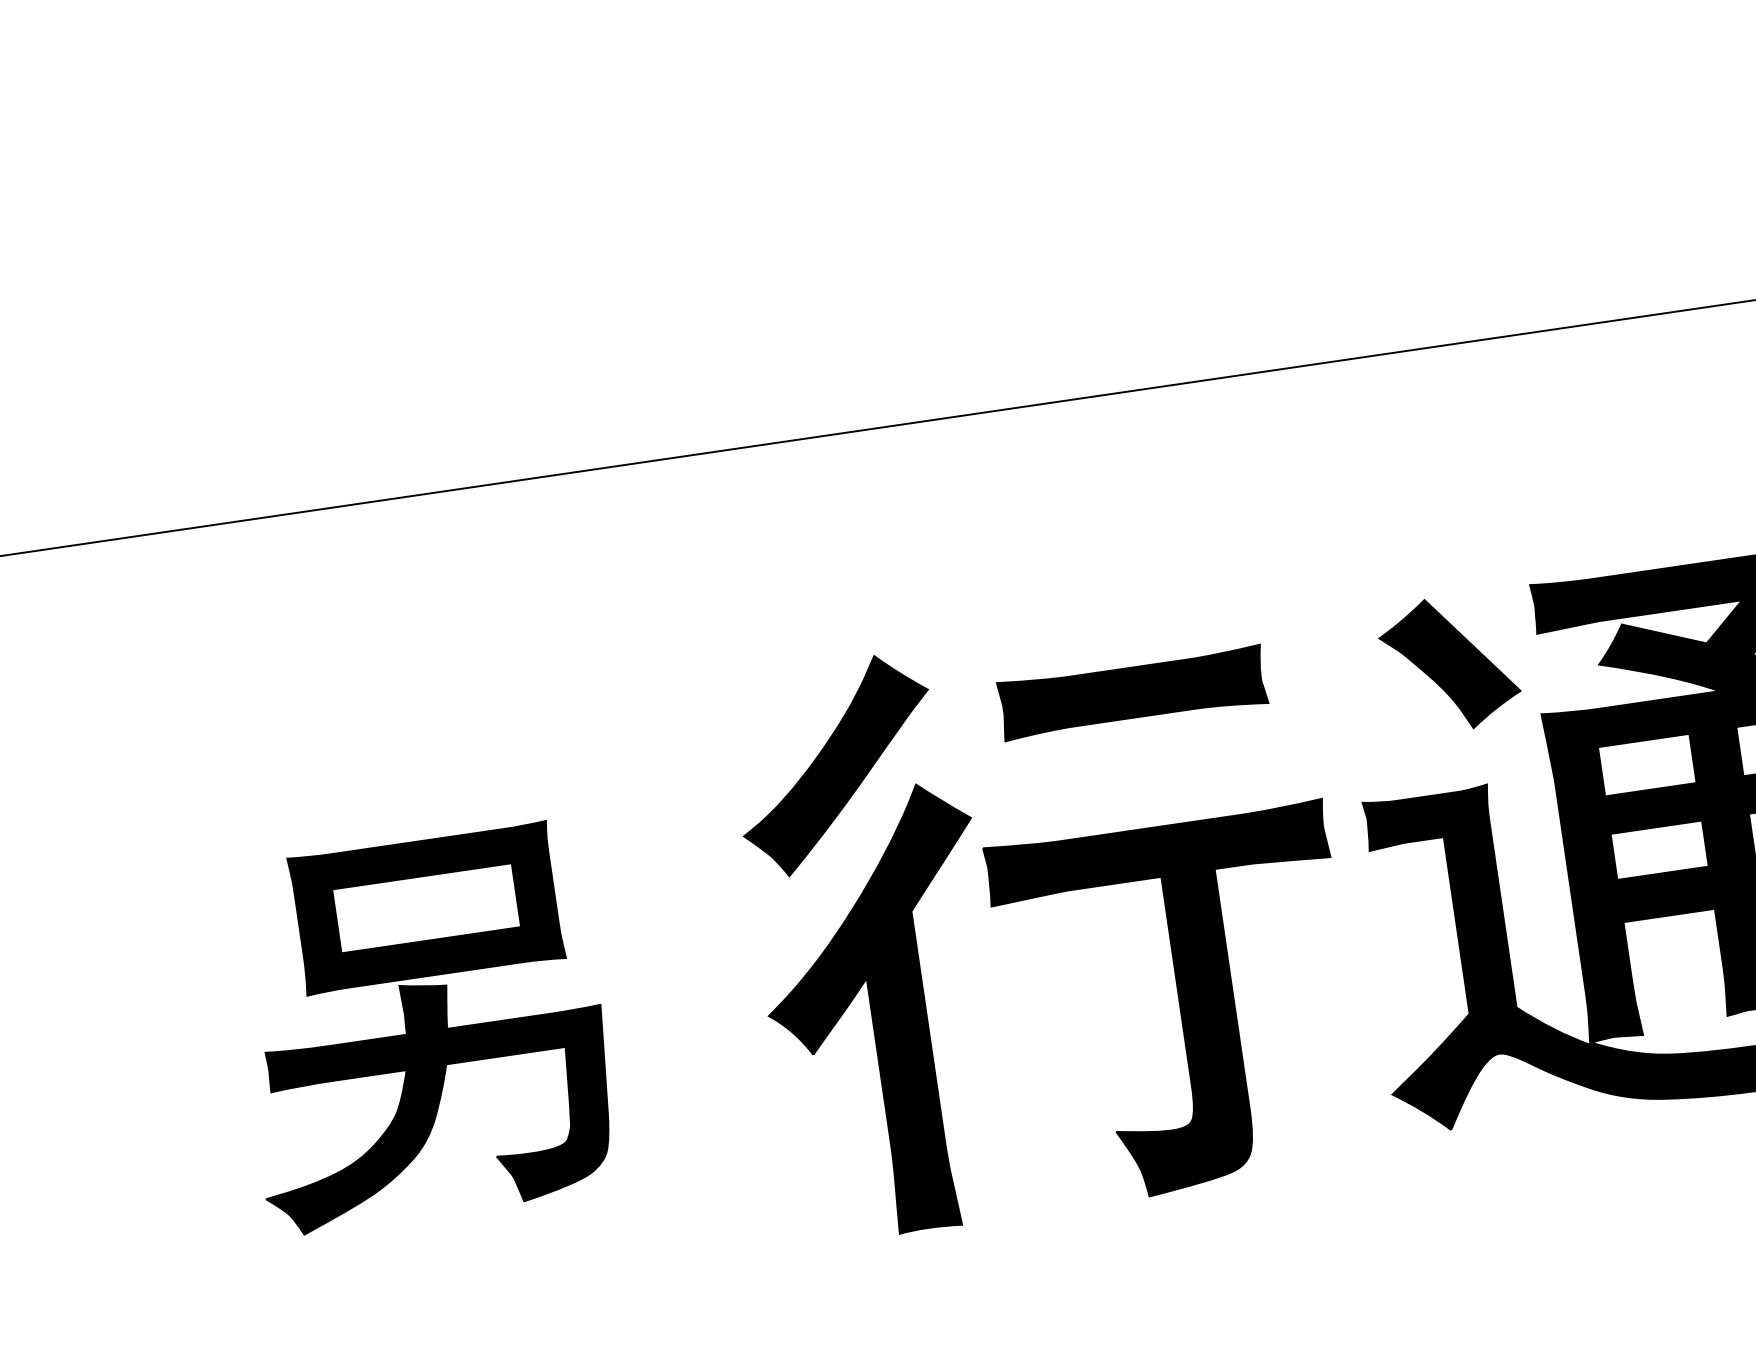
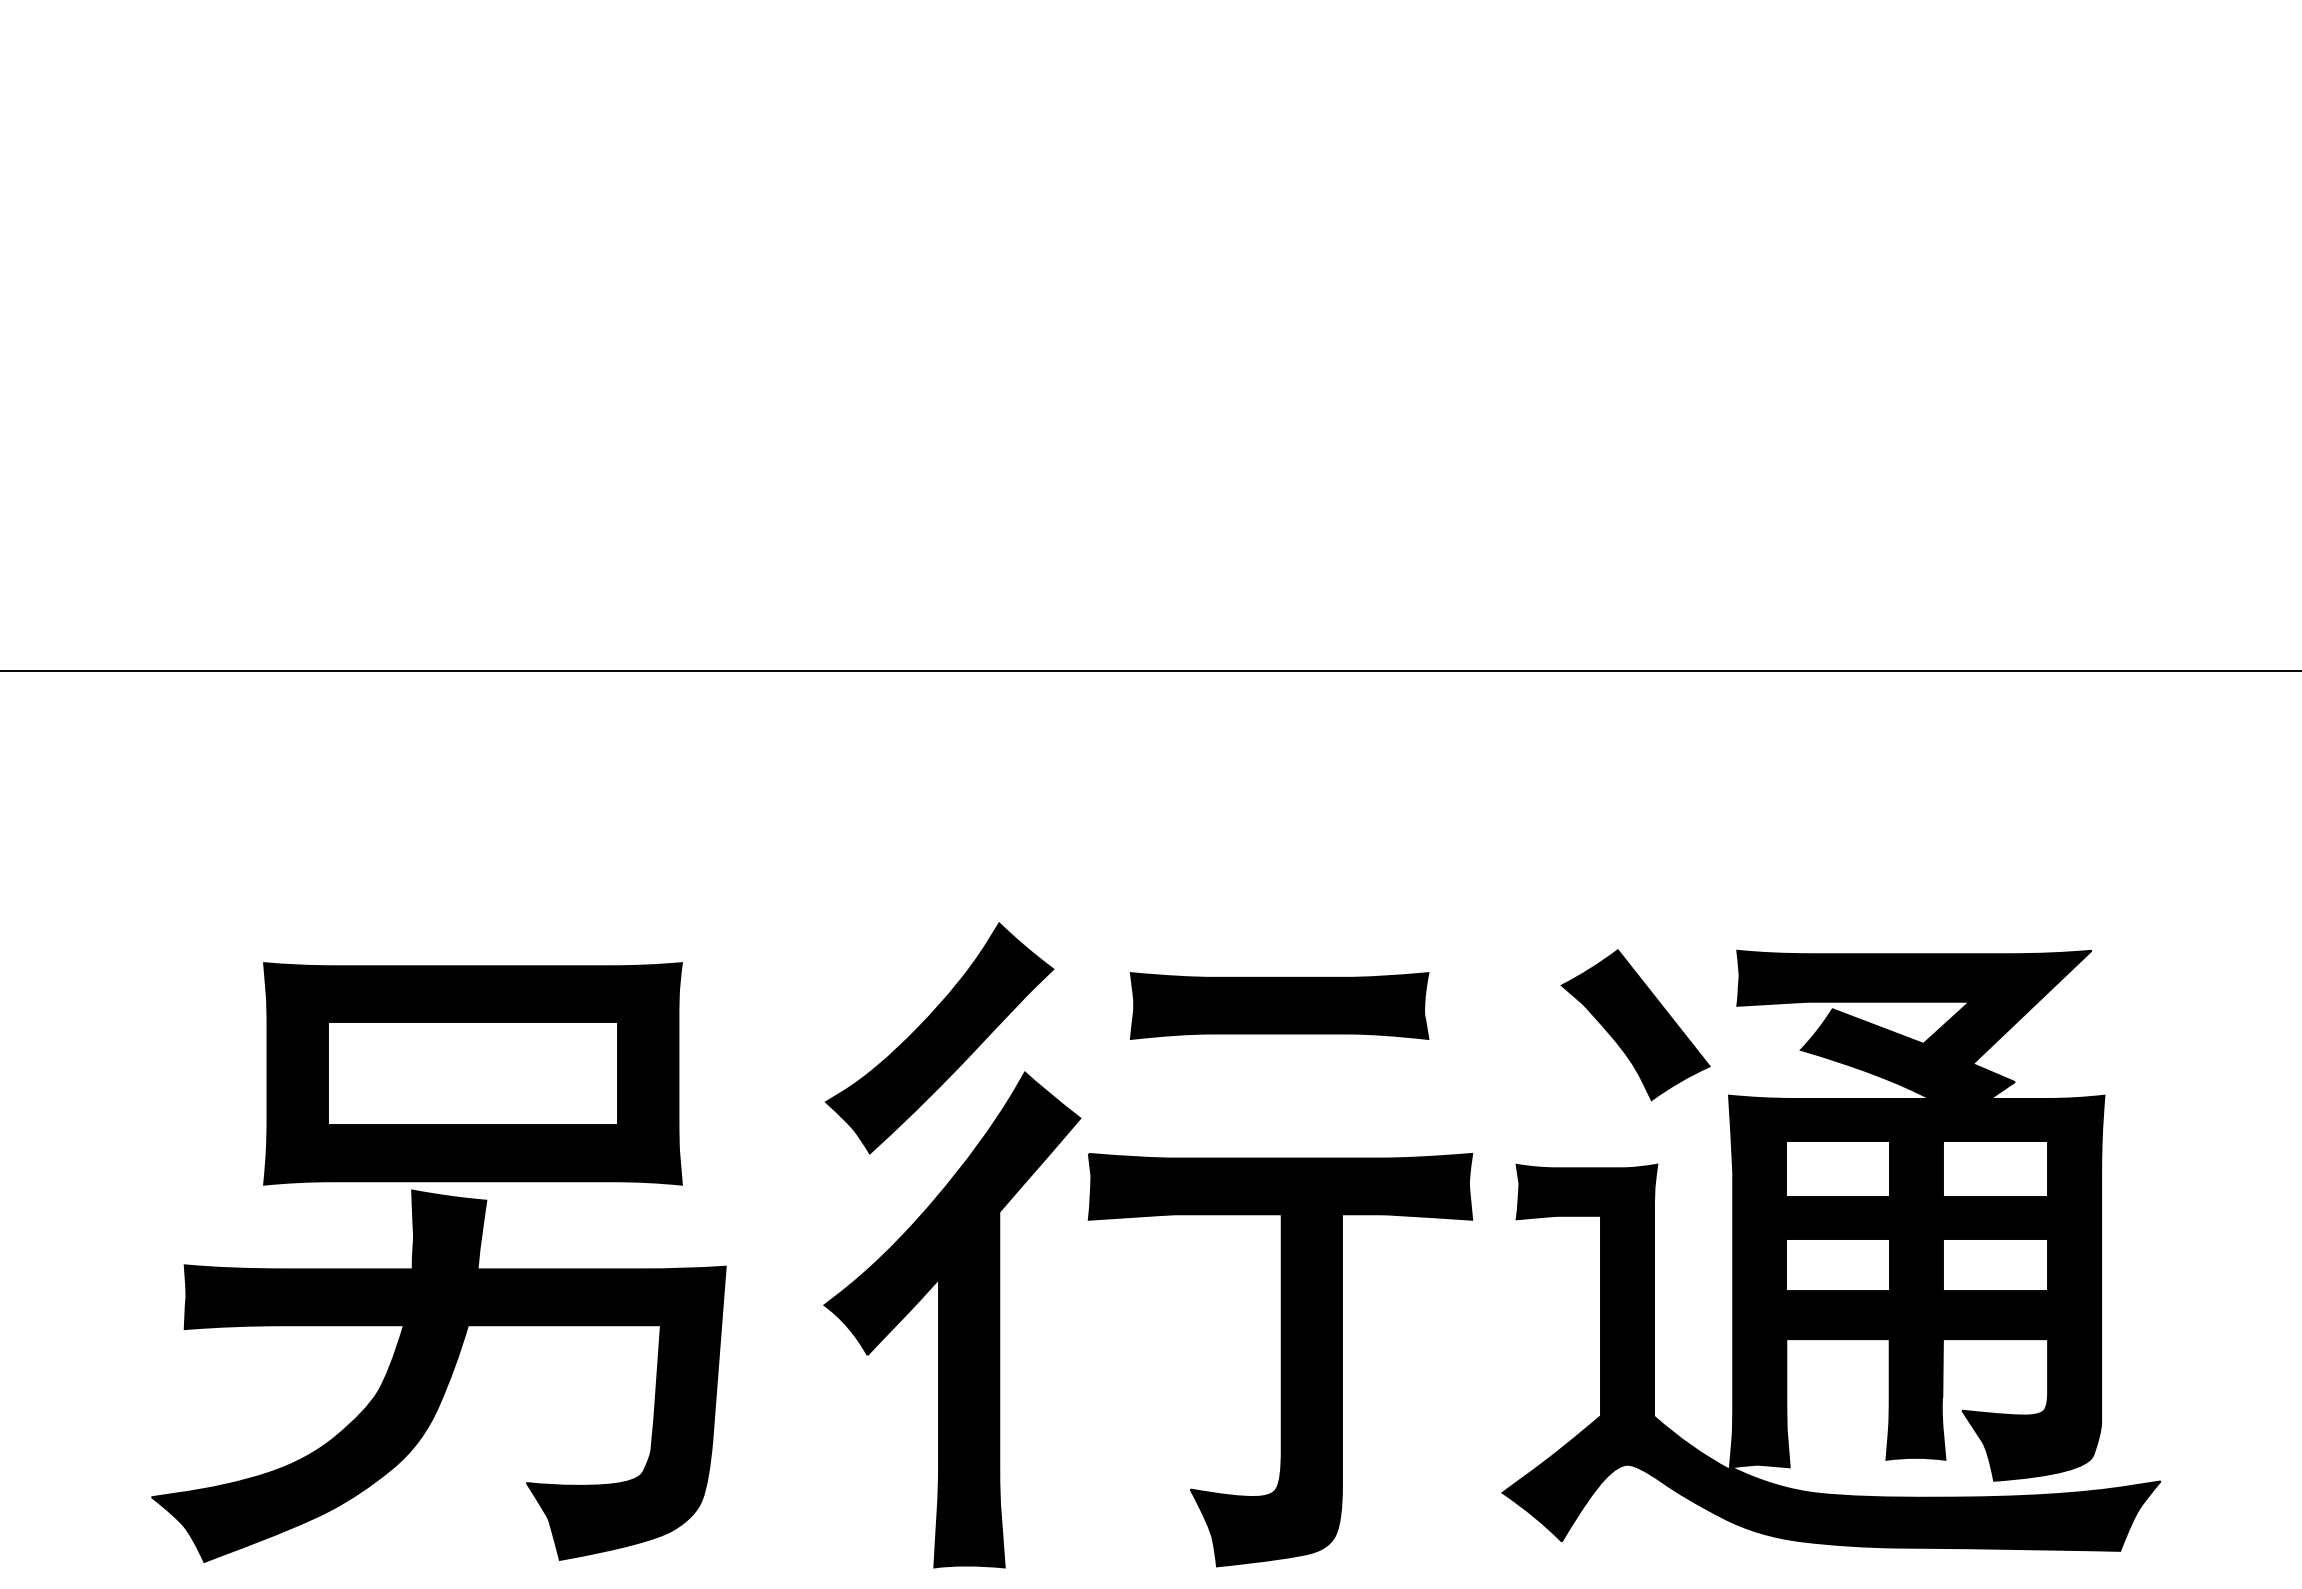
part: (422, 1028) -> (438, 1262), size x1.43

